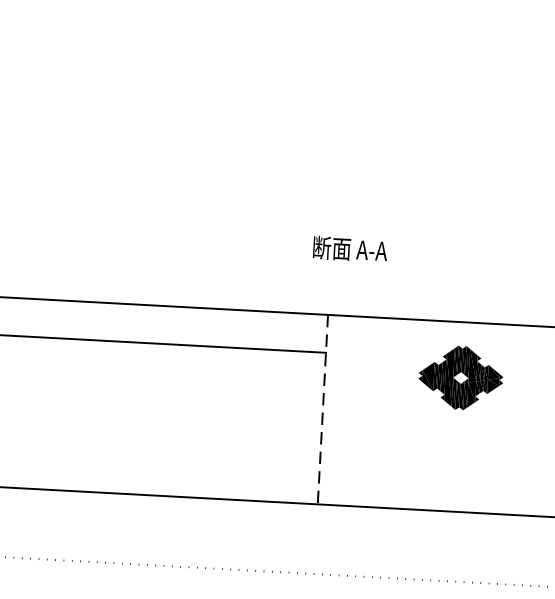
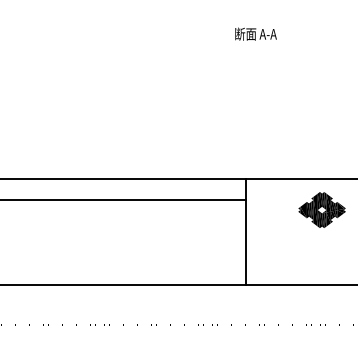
text: (349, 248) -> (255, 33), moved
line: (322, 410) -> (245, 232), dashed -> solid

